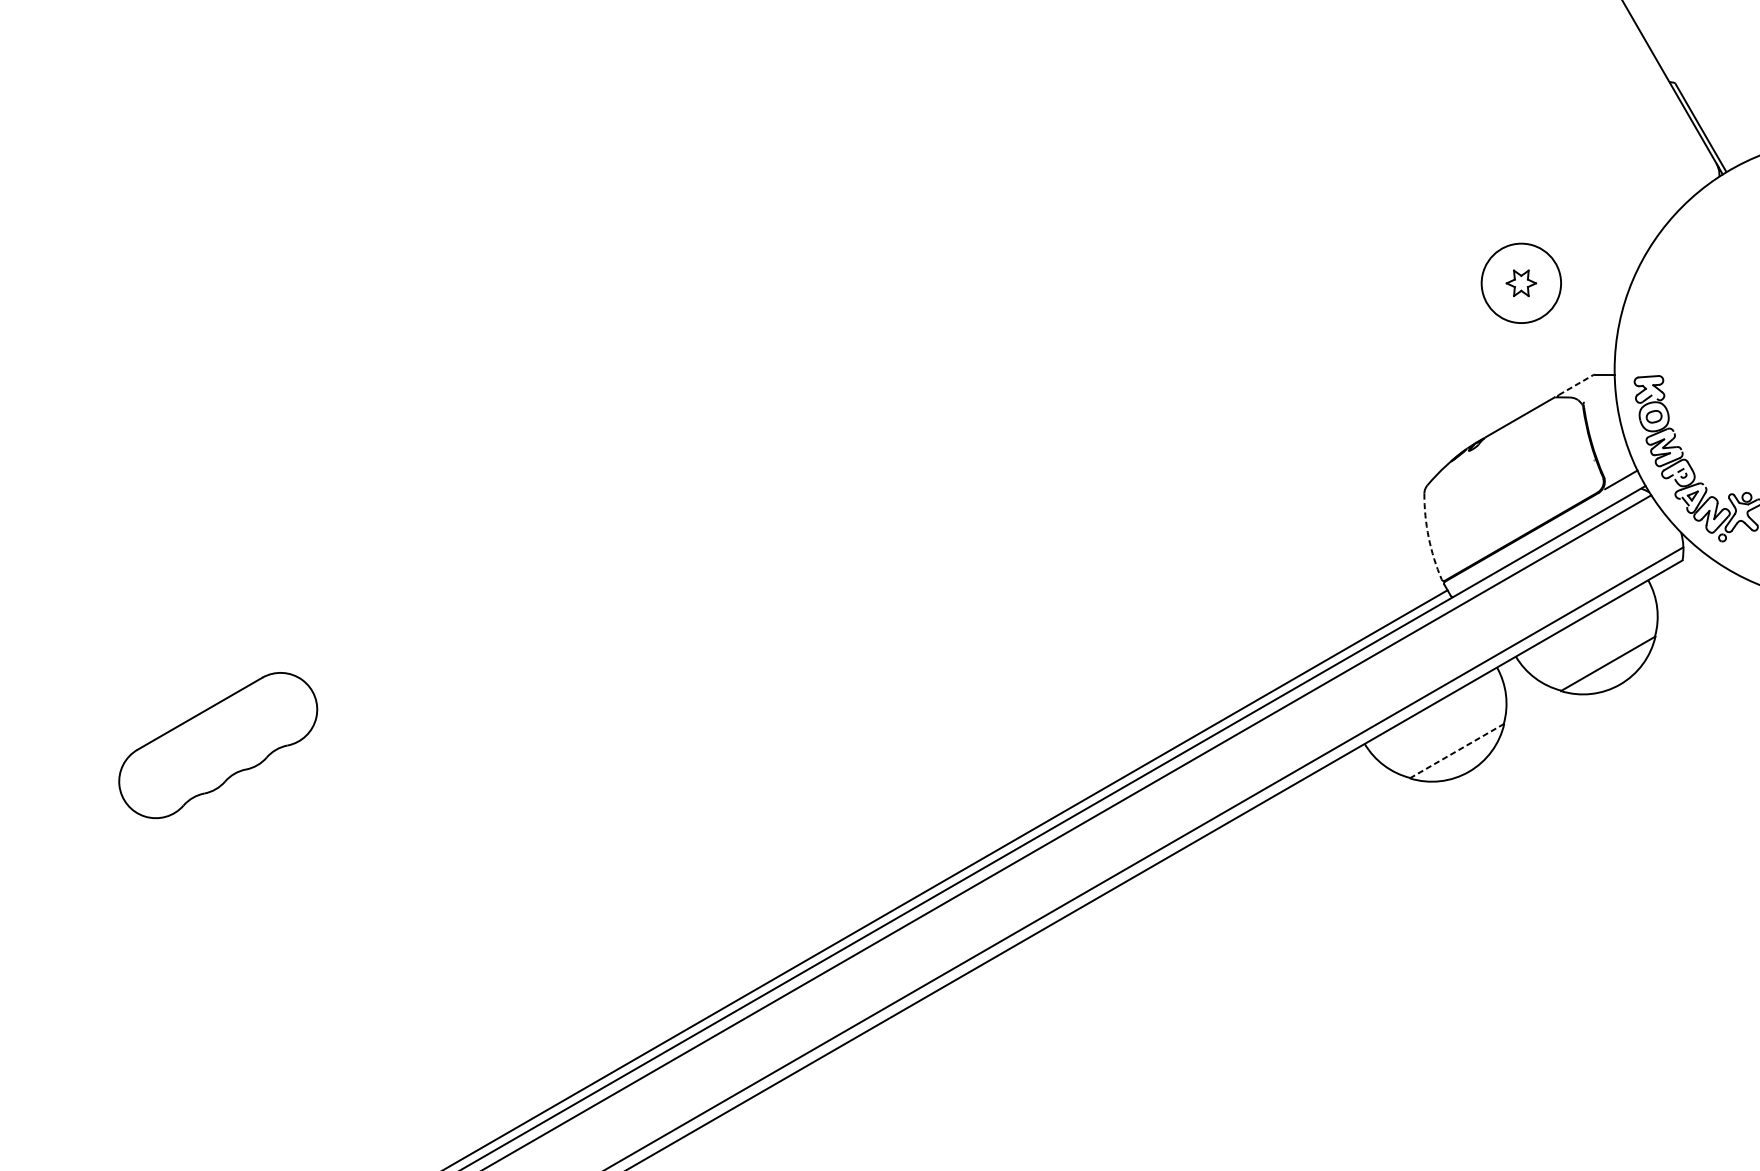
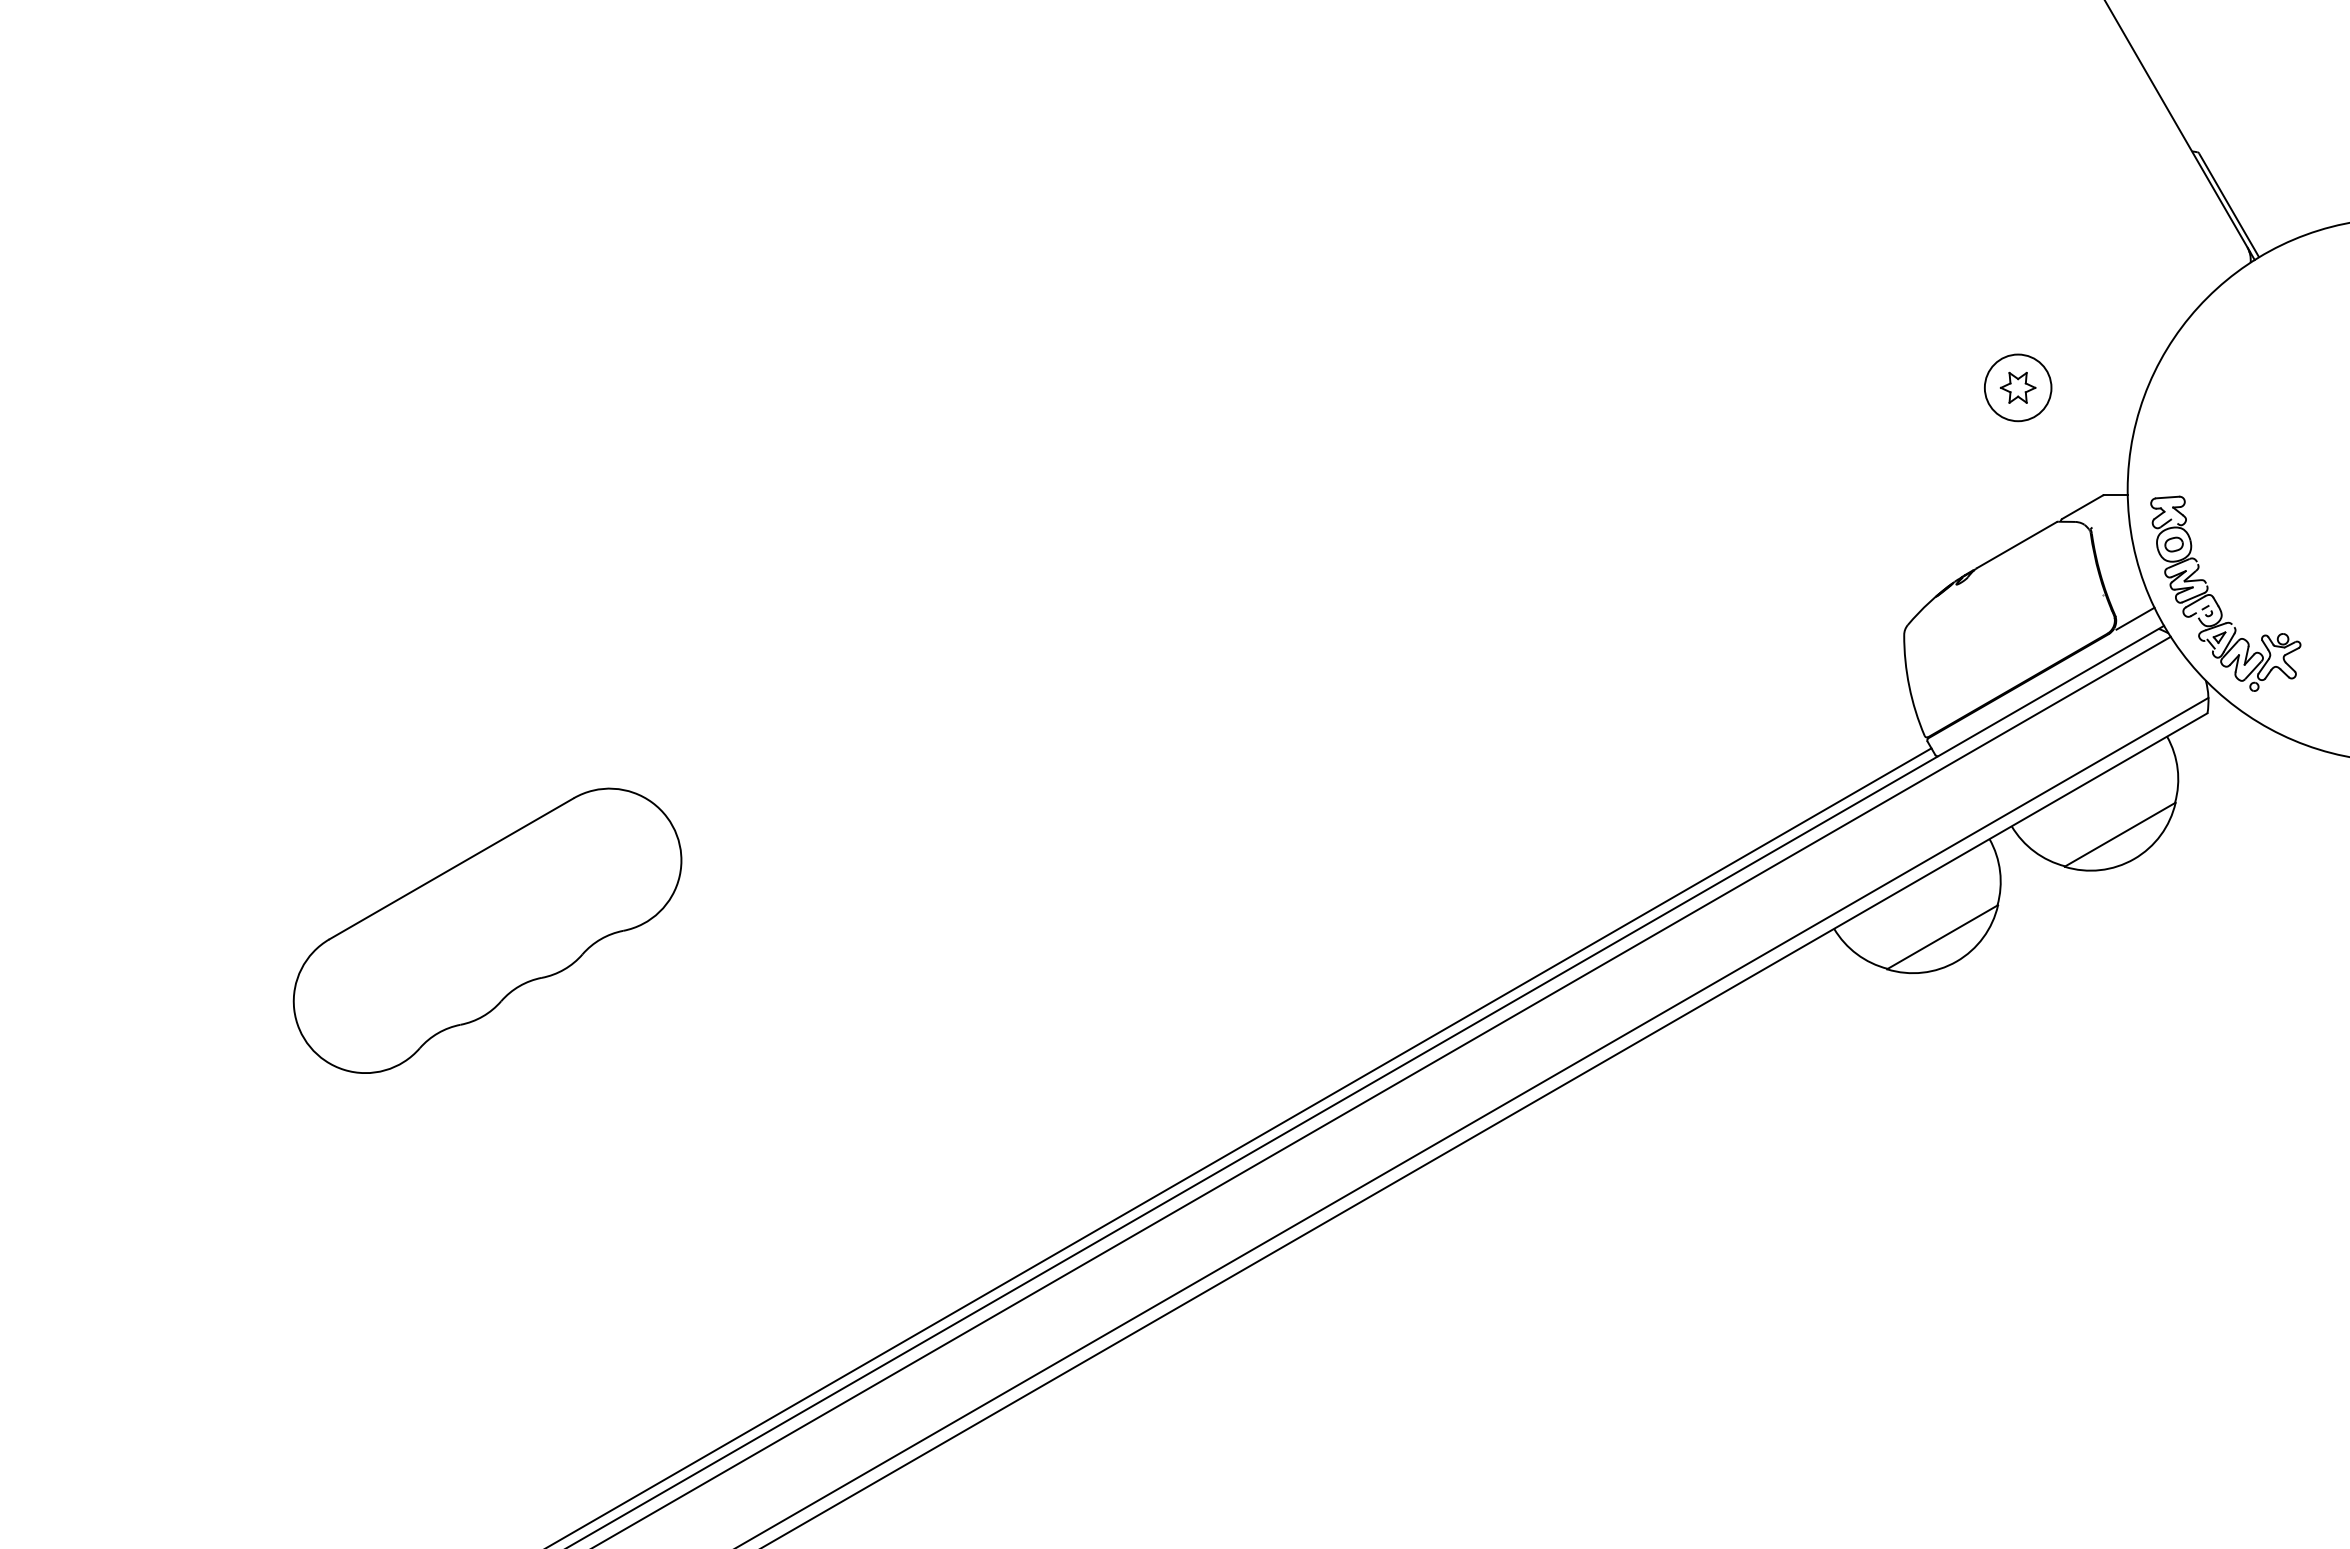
circle: (1520, 283) -> (2017, 387), size x0.71
line: (1576, 384) -> (2082, 506), dashed -> solid
arc: (1428, 537) -> (1909, 686), dashed -> solid
part: (218, 745) -> (487, 930), size x1.67
line: (1456, 751) -> (1942, 937), dashed -> solid

